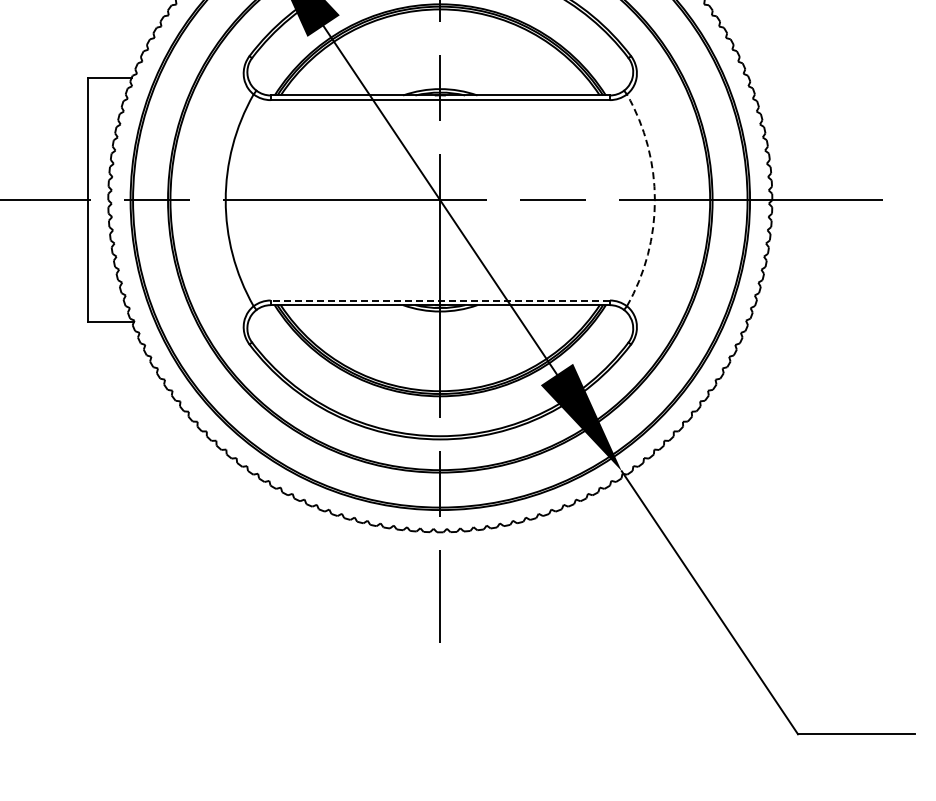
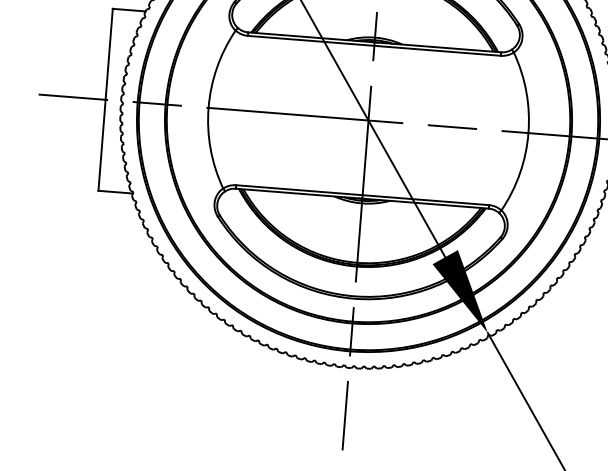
arc: (654, 200) -> (528, 133), dashed -> solid
line: (440, 300) -> (362, 195), dashed -> solid

